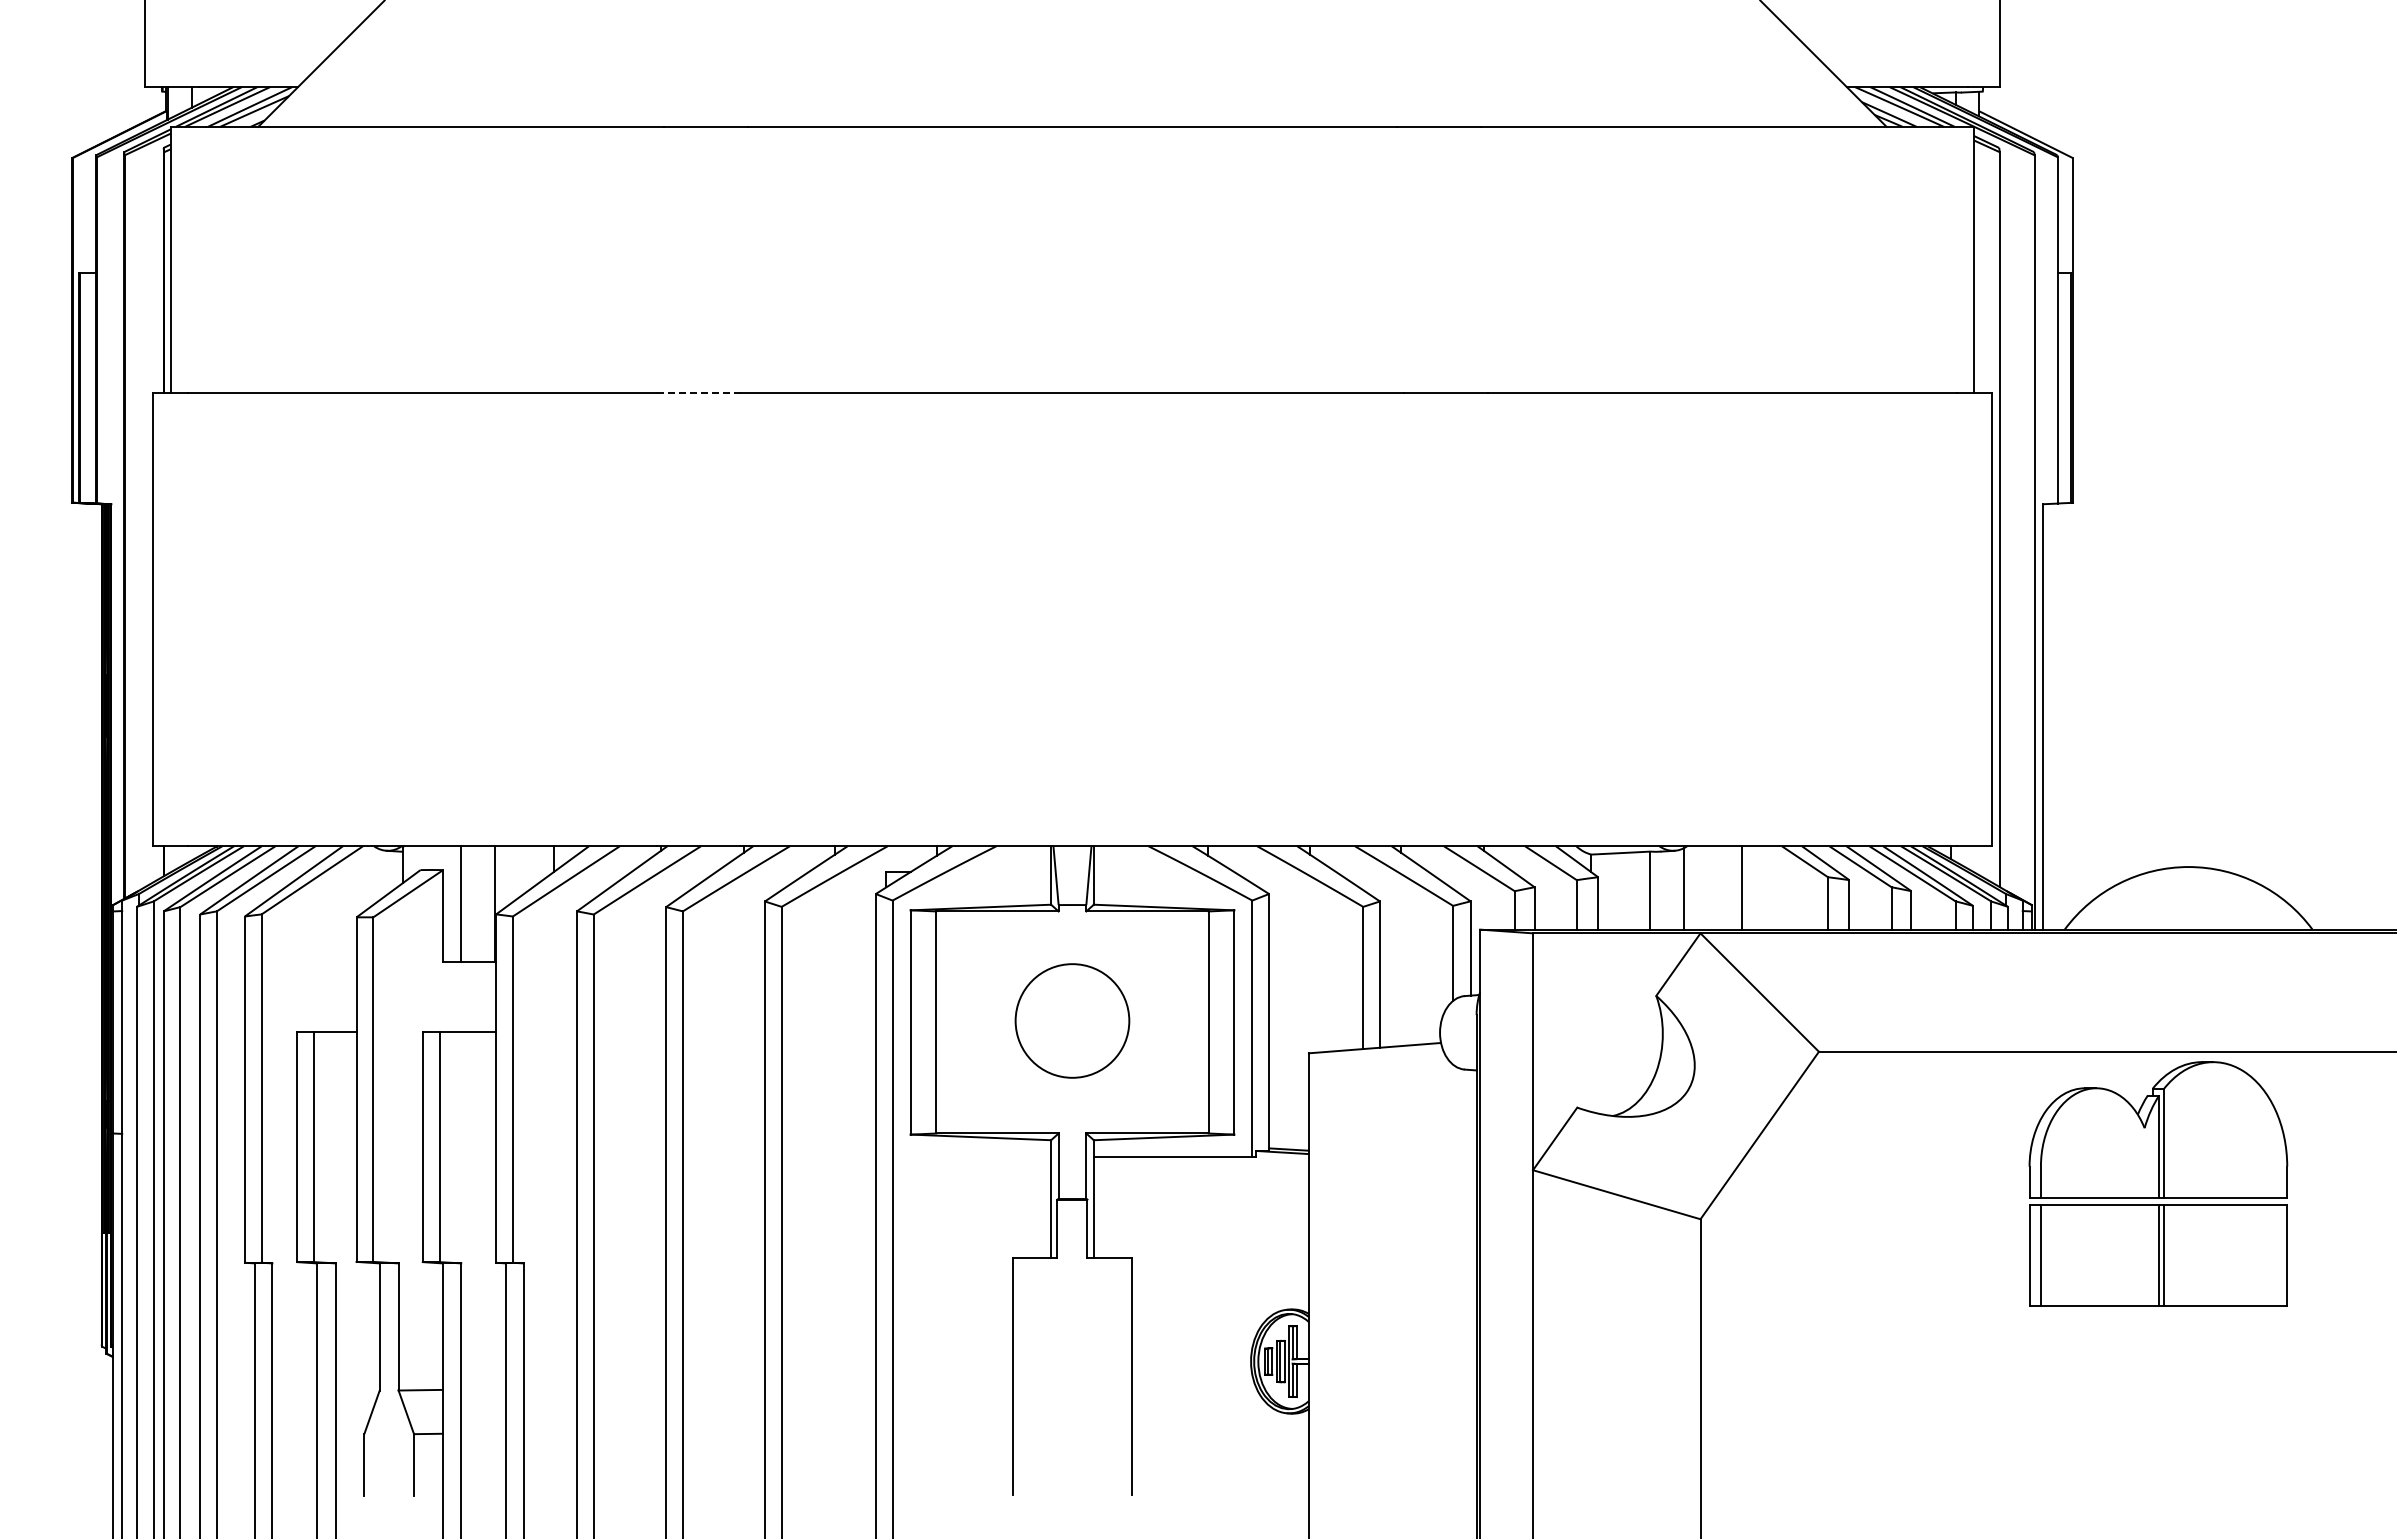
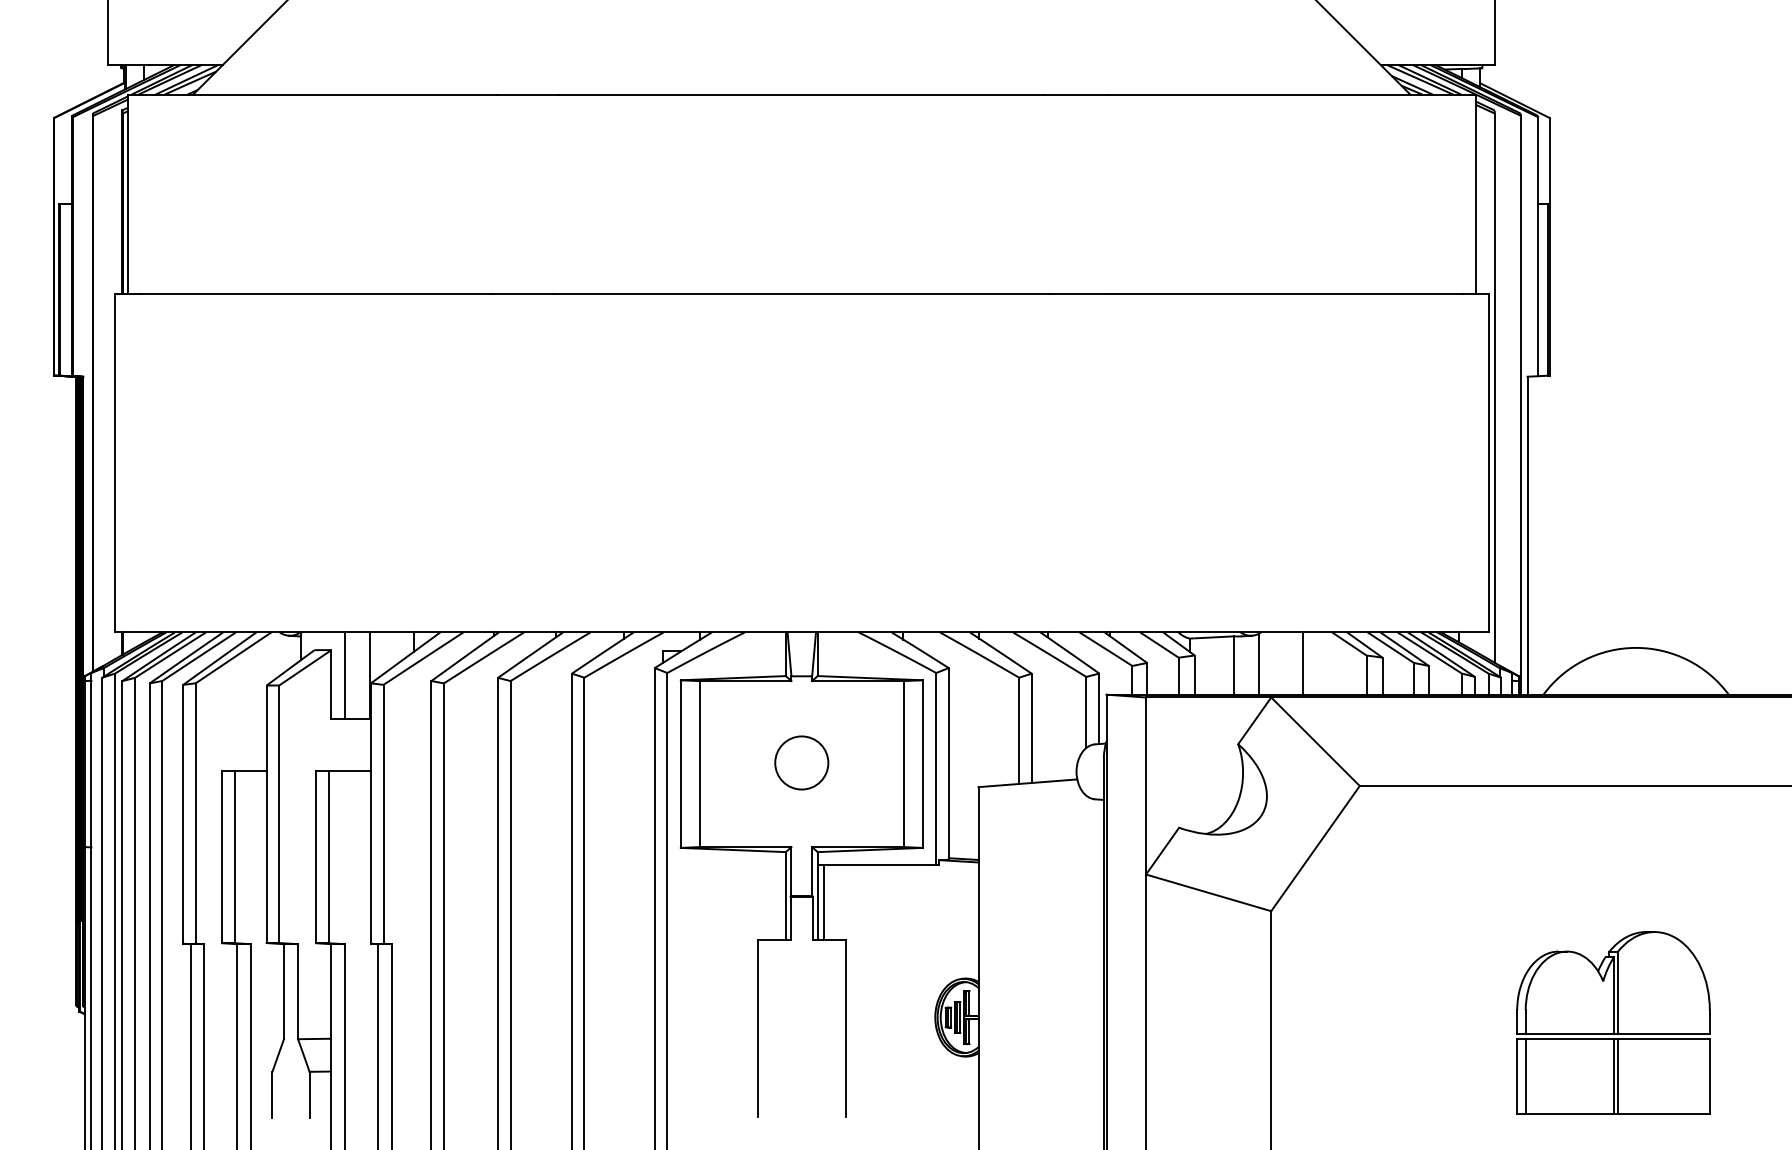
line: (698, 393) -> (522, 293), dashed -> solid
circle: (1072, 1020) -> (801, 762), size x0.62
part: (2158, 1183) -> (1613, 1022), moved
line: (1101, 1207) -> (823, 902), added

